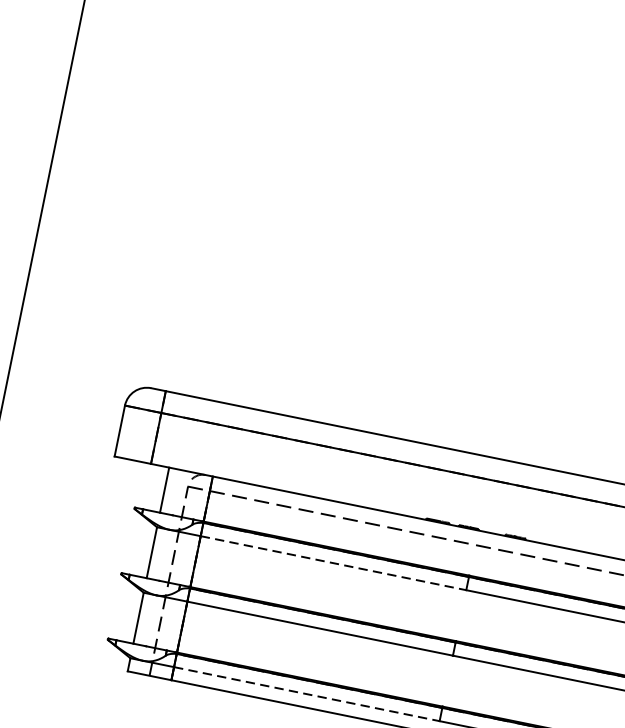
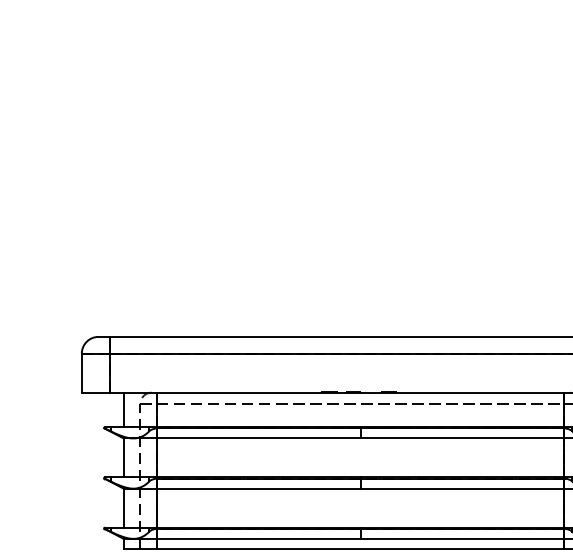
line: (332, 563) -> (258, 438), dashed -> solid
line: (306, 693) -> (258, 538), dashed -> solid

